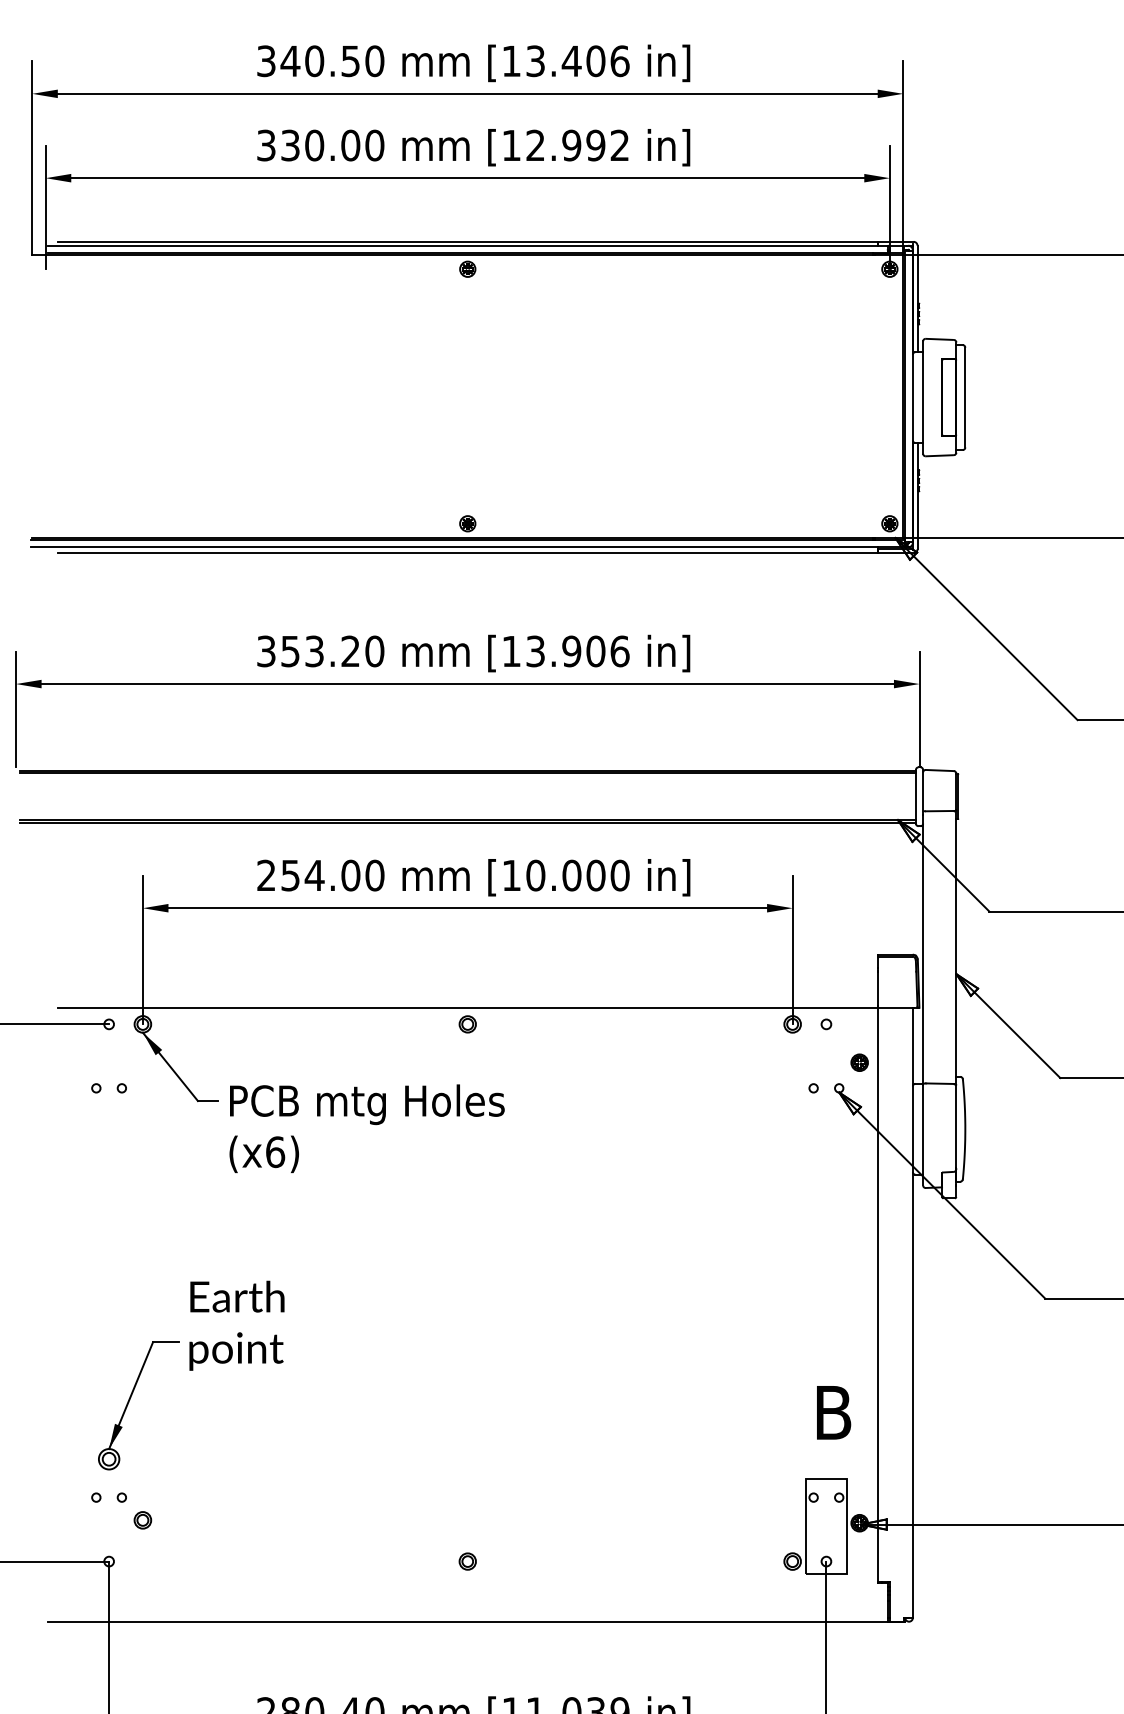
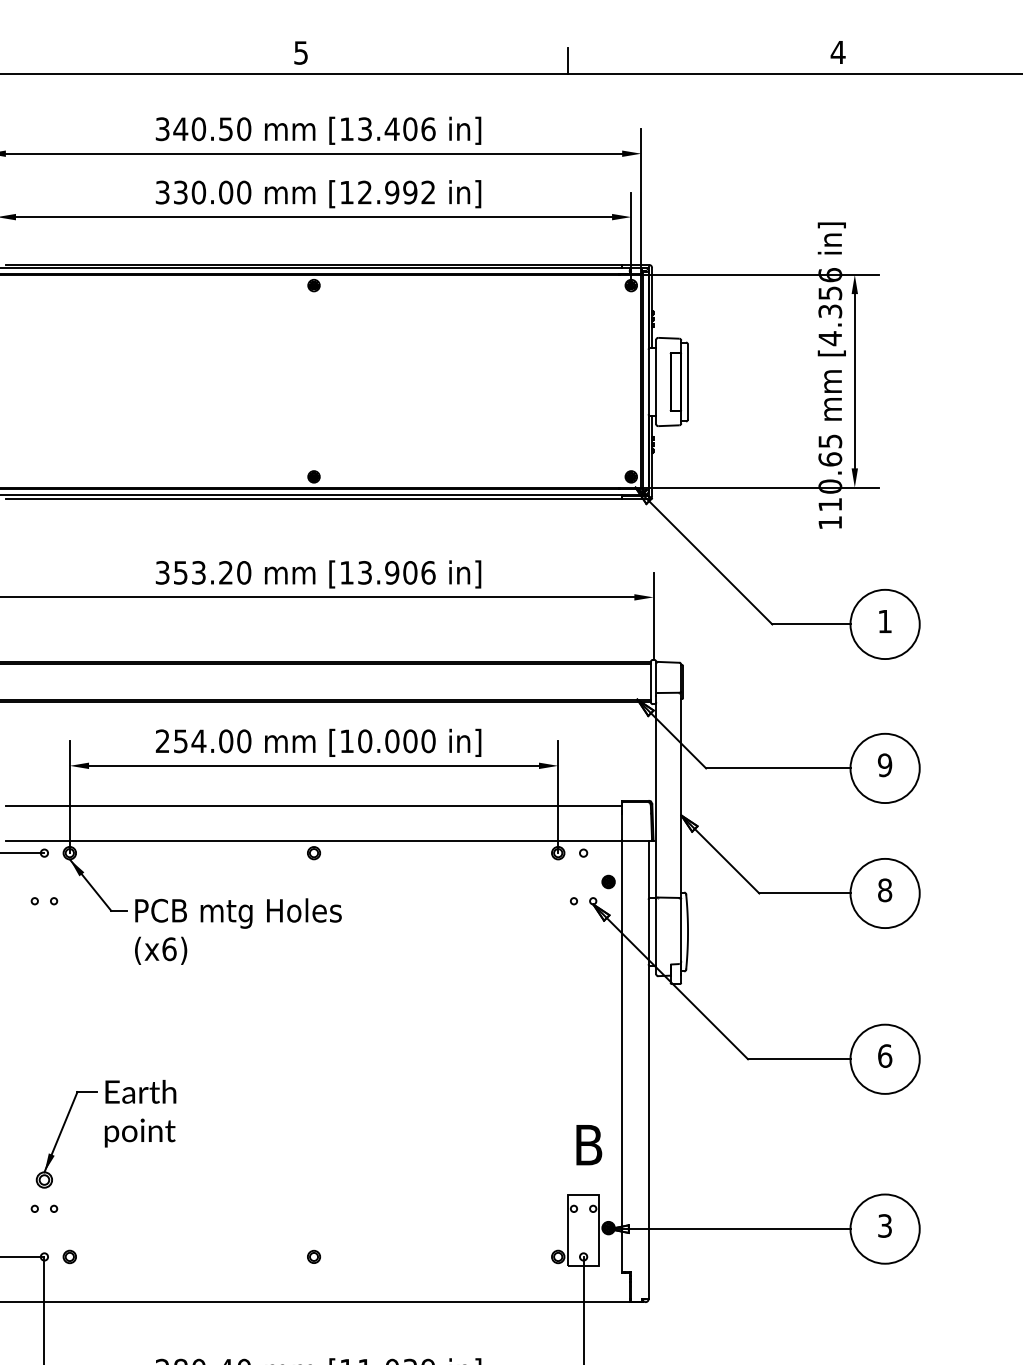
line: (467, 962) -> (313, 806), added
text: (236, 1325) -> (140, 1113), moved
part: (142, 1519) -> (69, 1256), moved

